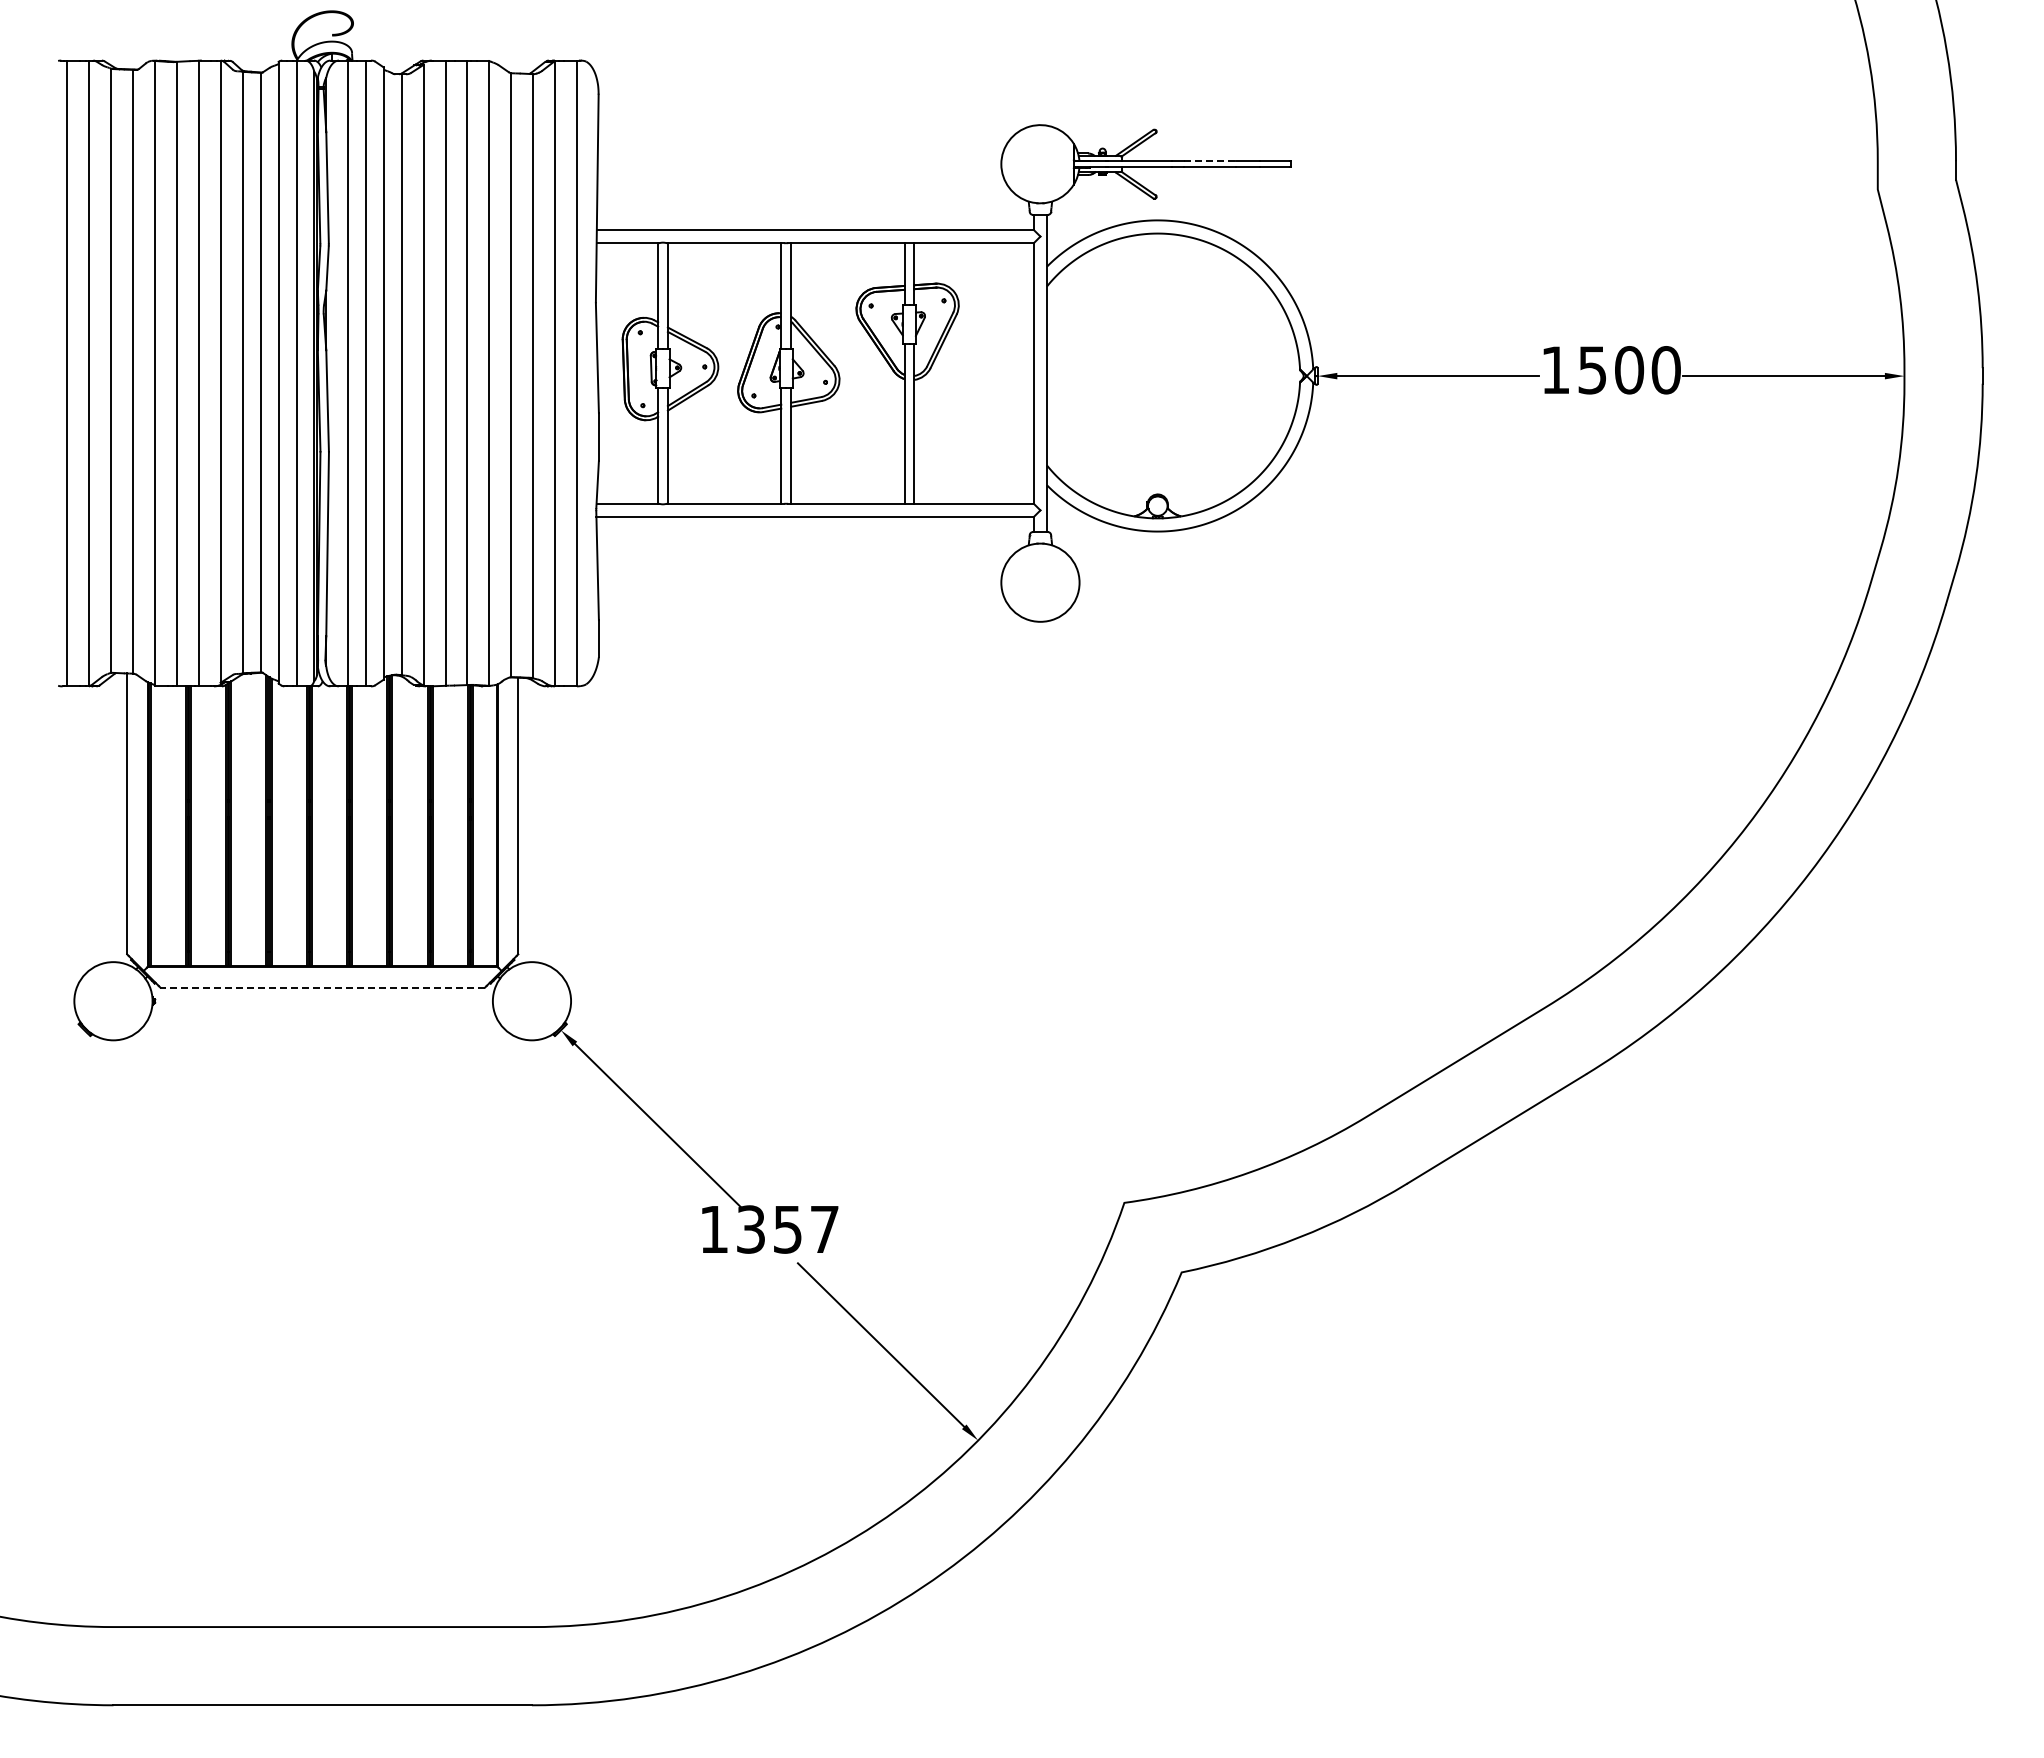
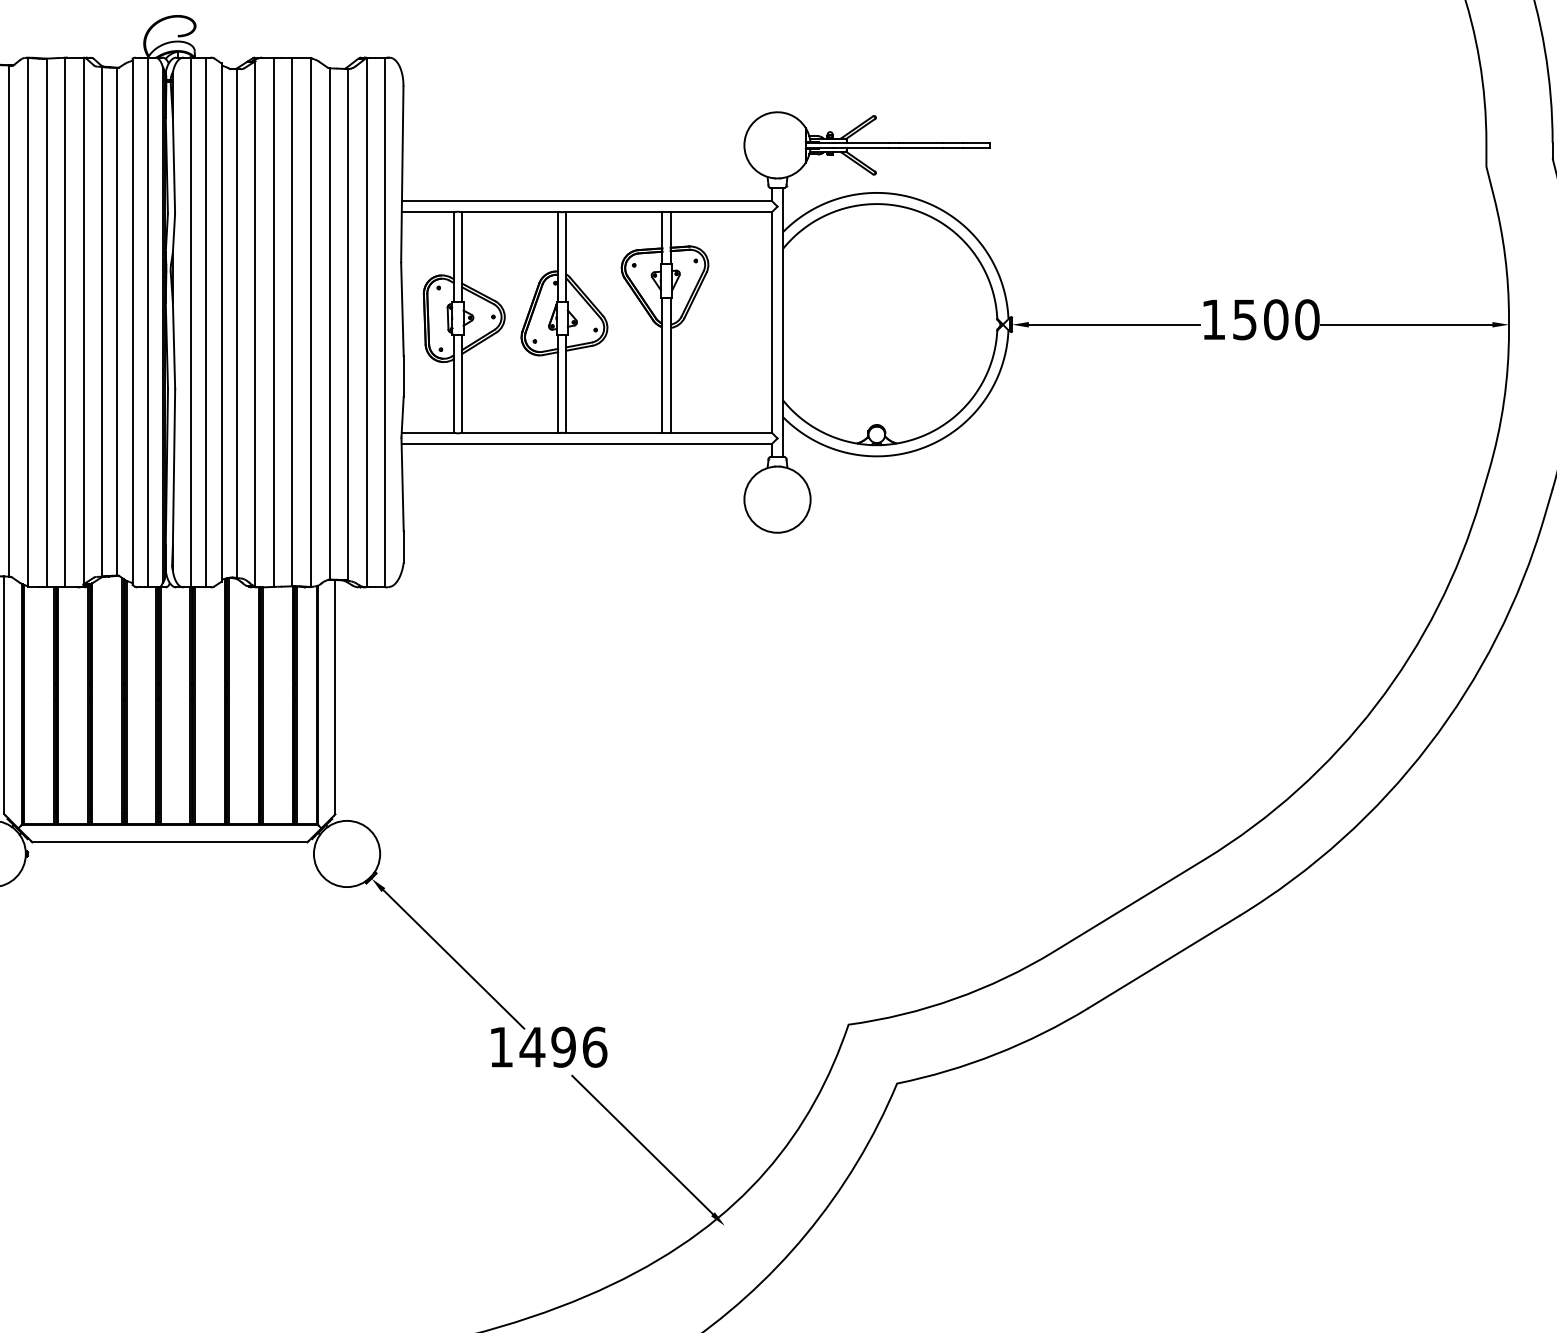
line: (1210, 161) -> (921, 143), dashed -> solid
line: (322, 987) -> (169, 842), dashed -> solid
text: (787, 1229) -> (563, 1047), 1357 -> 1496

